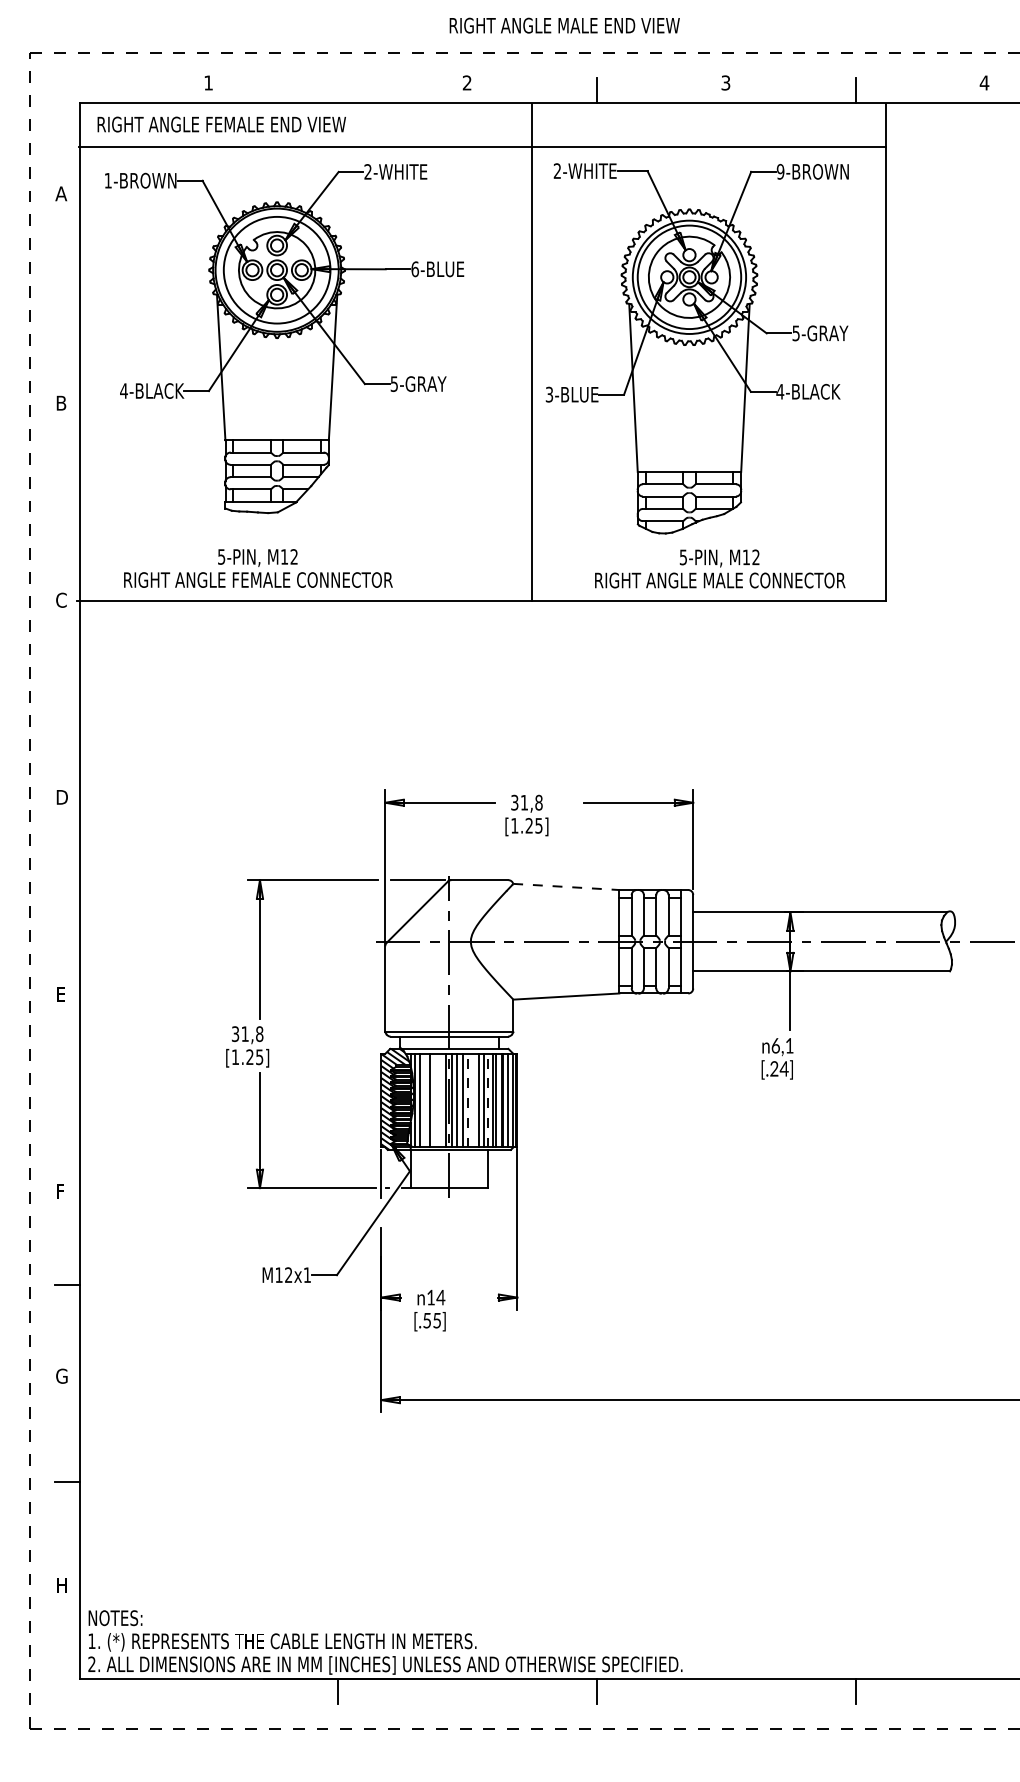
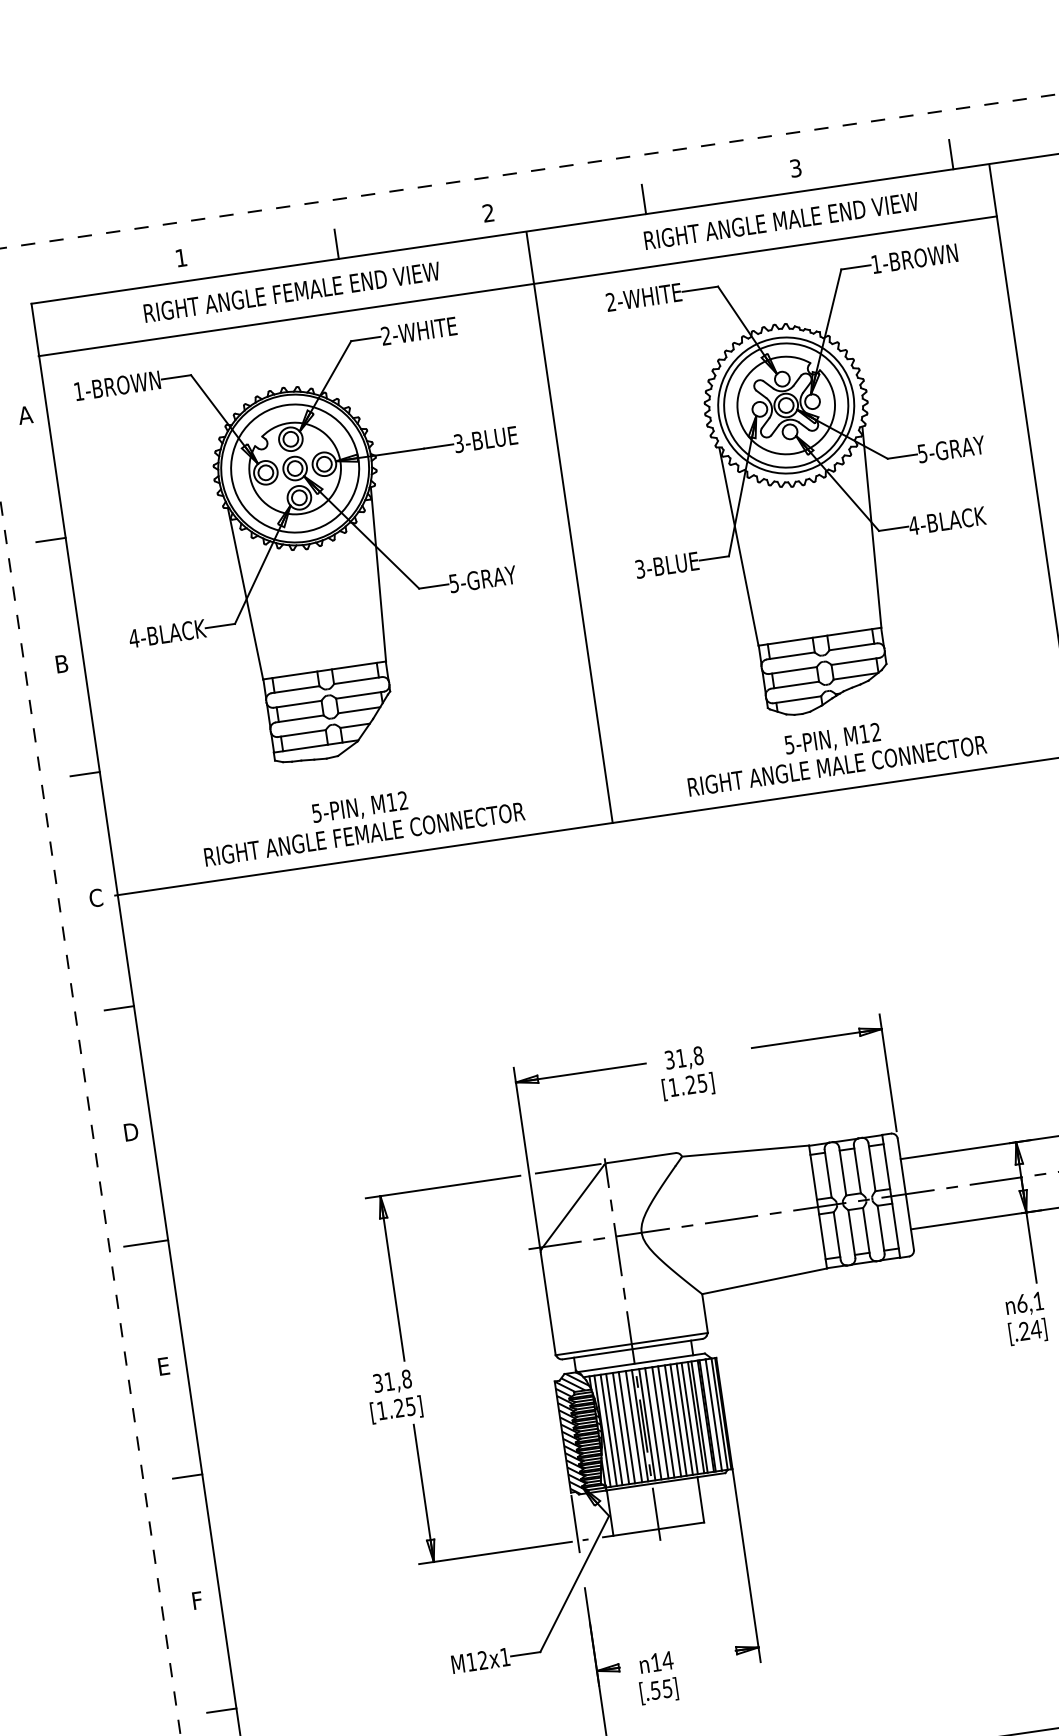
text: (564, 25) -> (781, 220), moved
line: (338, 90) -> (336, 244), added
text: (221, 124) -> (291, 292), moved
text: (780, 171) -> (876, 264), 9-BROWN -> 1-BROWN
text: (414, 269) -> (458, 443), 6-BLUE -> 3-BLUE
line: (67, 299) -> (51, 539), added
line: (532, 351) -> (569, 527), moved
line: (67, 496) -> (85, 773), added
text: (258, 568) -> (362, 820), moved
text: (720, 568) -> (835, 751), moved
line: (67, 693) -> (119, 1007), added
line: (566, 886) -> (745, 1150), dashed -> solid
line: (60, 891) -> (145, 1244), added
line: (67, 1088) -> (187, 1477), added
line: (424, 1100) -> (614, 1429), added
line: (435, 1100) -> (627, 1427), added
line: (441, 1100) -> (634, 1426), added
line: (468, 1100) -> (666, 1421), dashed -> solid
line: (474, 1100) -> (673, 1420), added
line: (488, 1100) -> (690, 1418), dashed -> solid

